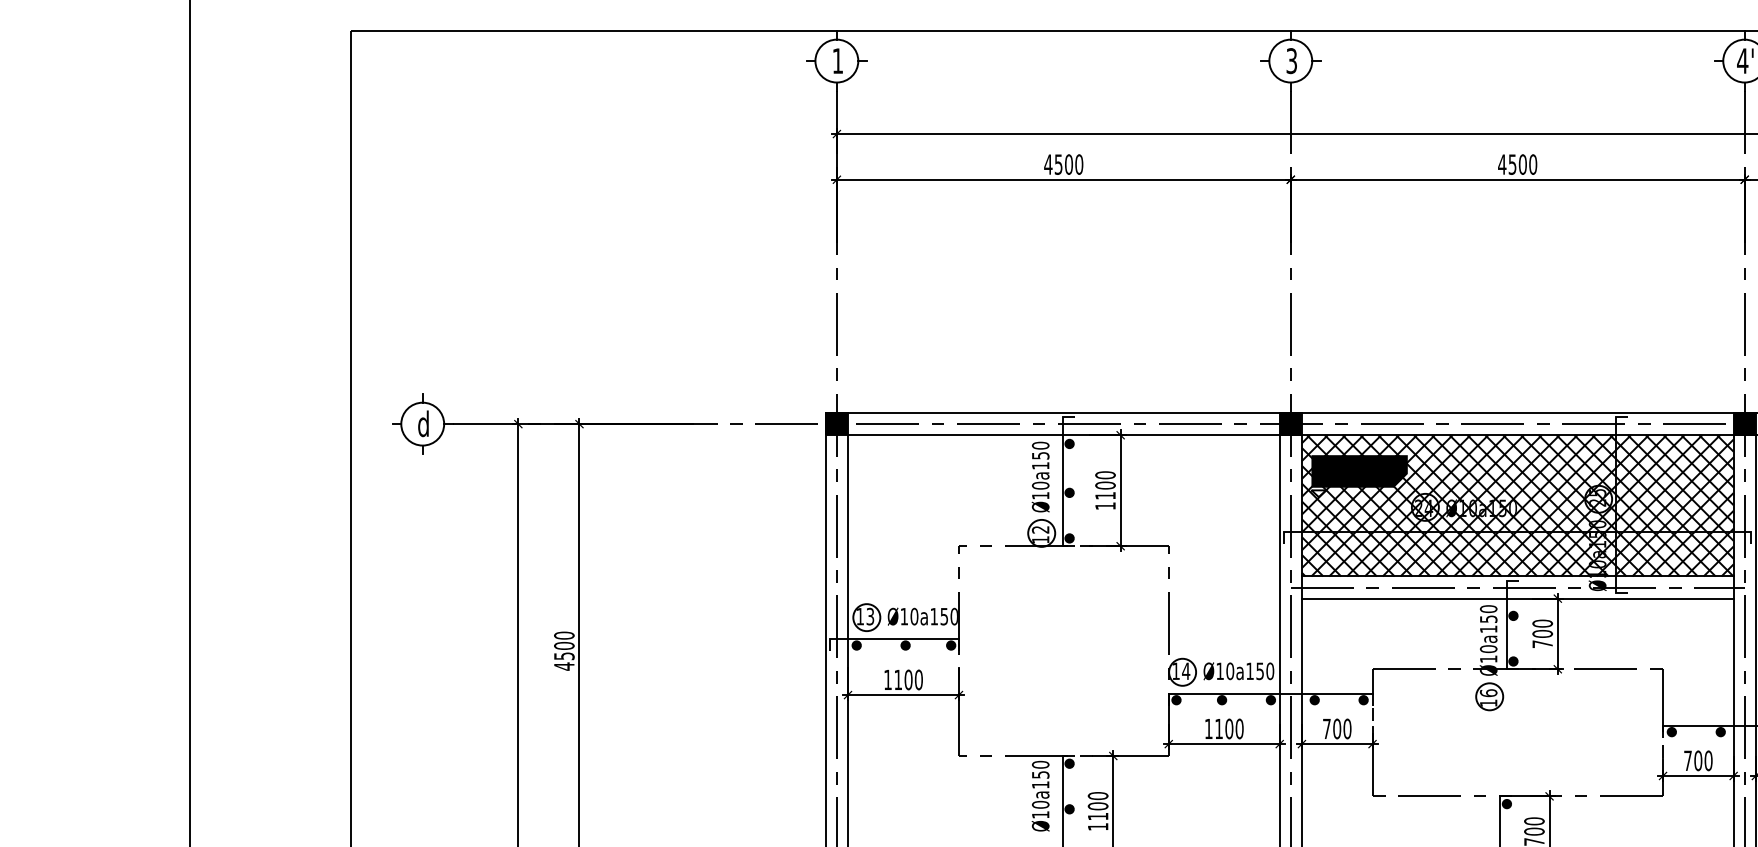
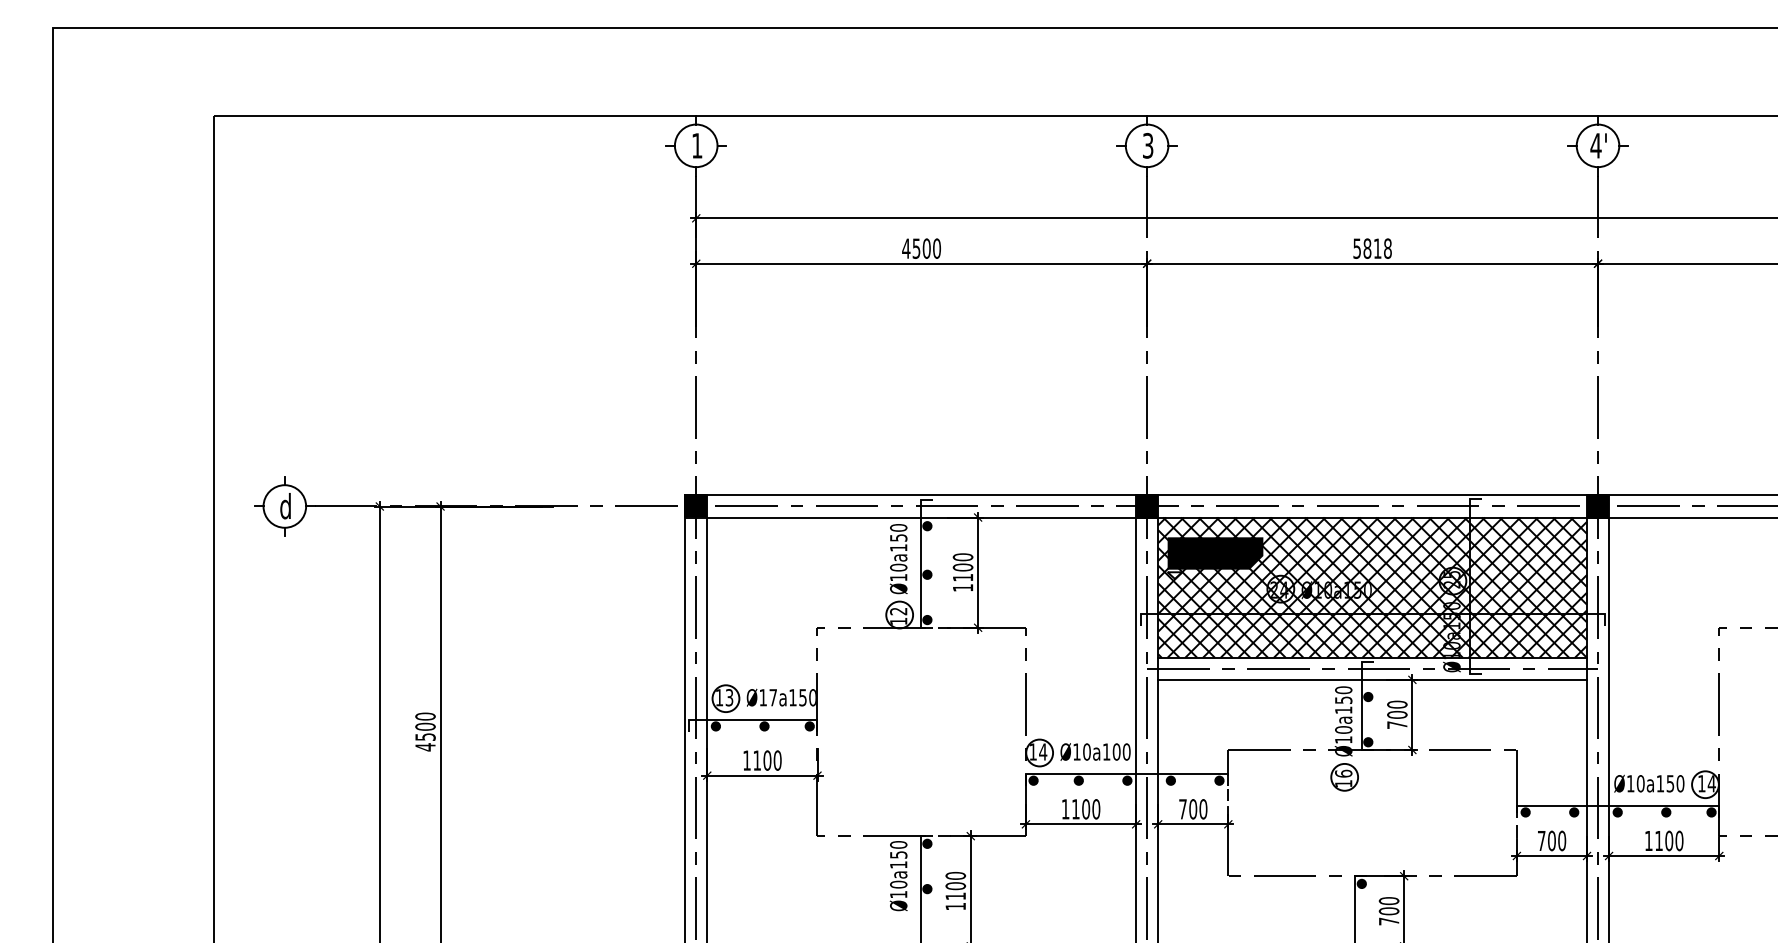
text: (1517, 164) -> (1372, 248), 4500 -> 5818
text: (914, 616) -> (773, 697), Ø10a150 -> Ø17a150
text: (1259, 670) -> (1116, 751), Ø10a150 -> Ø10a100

